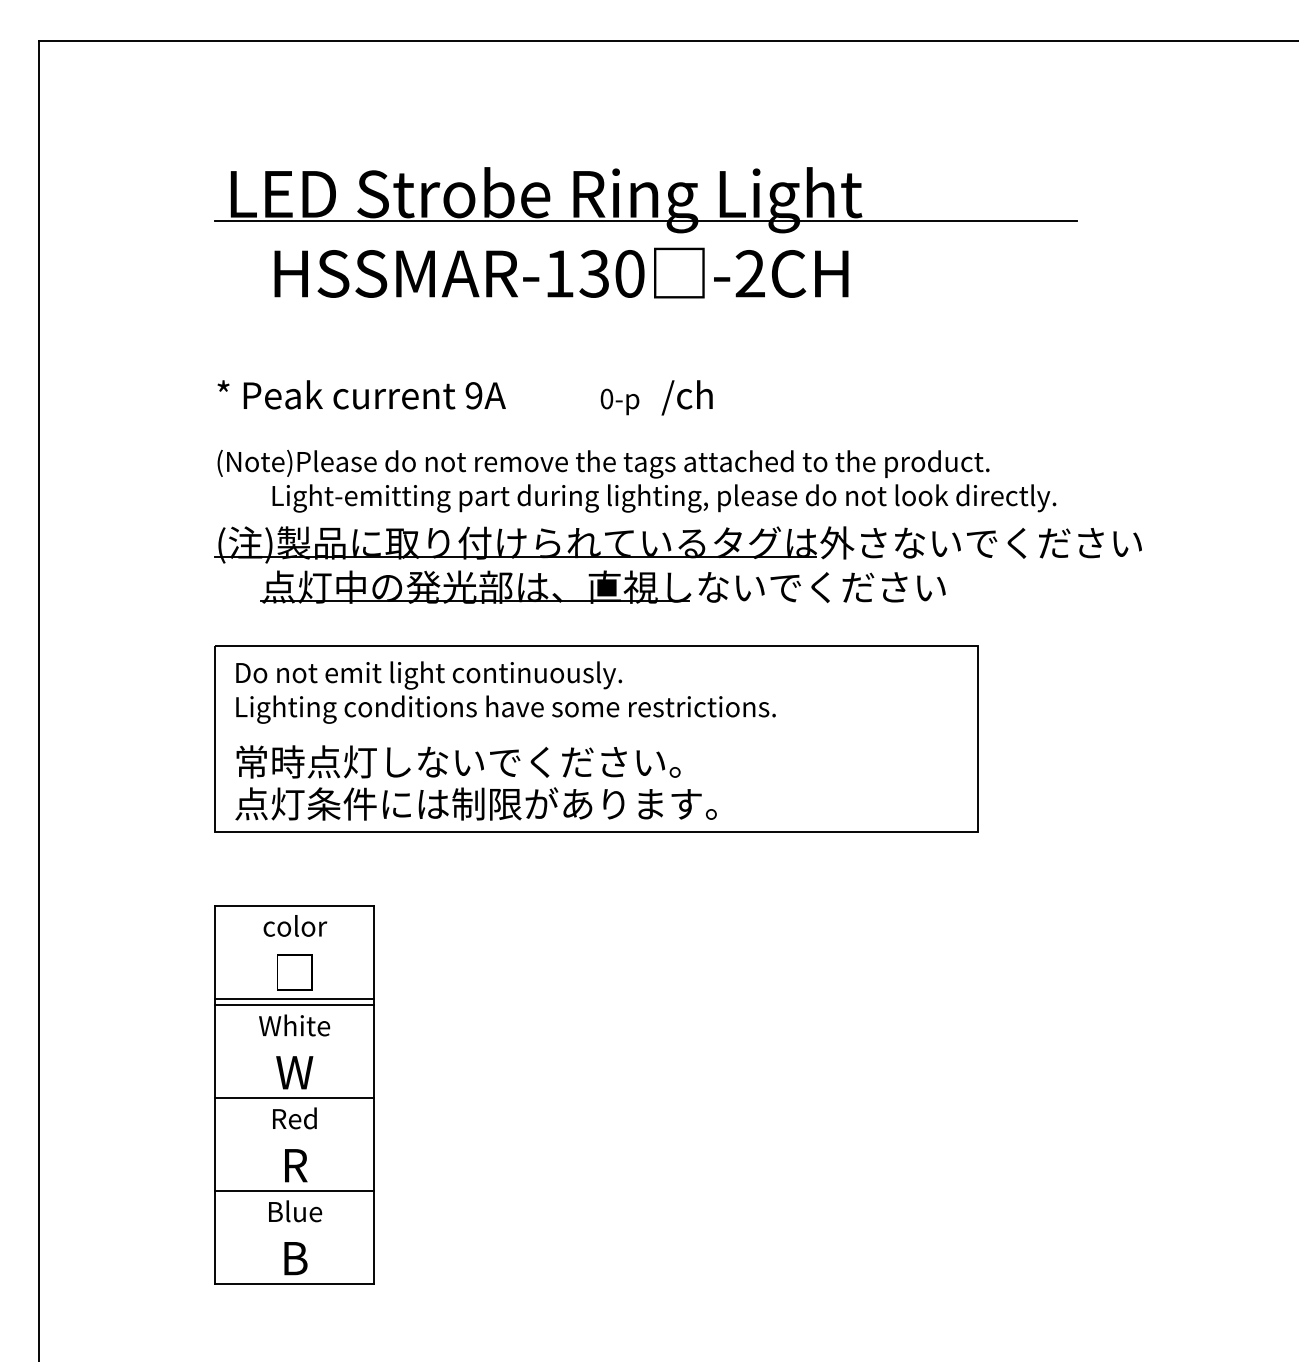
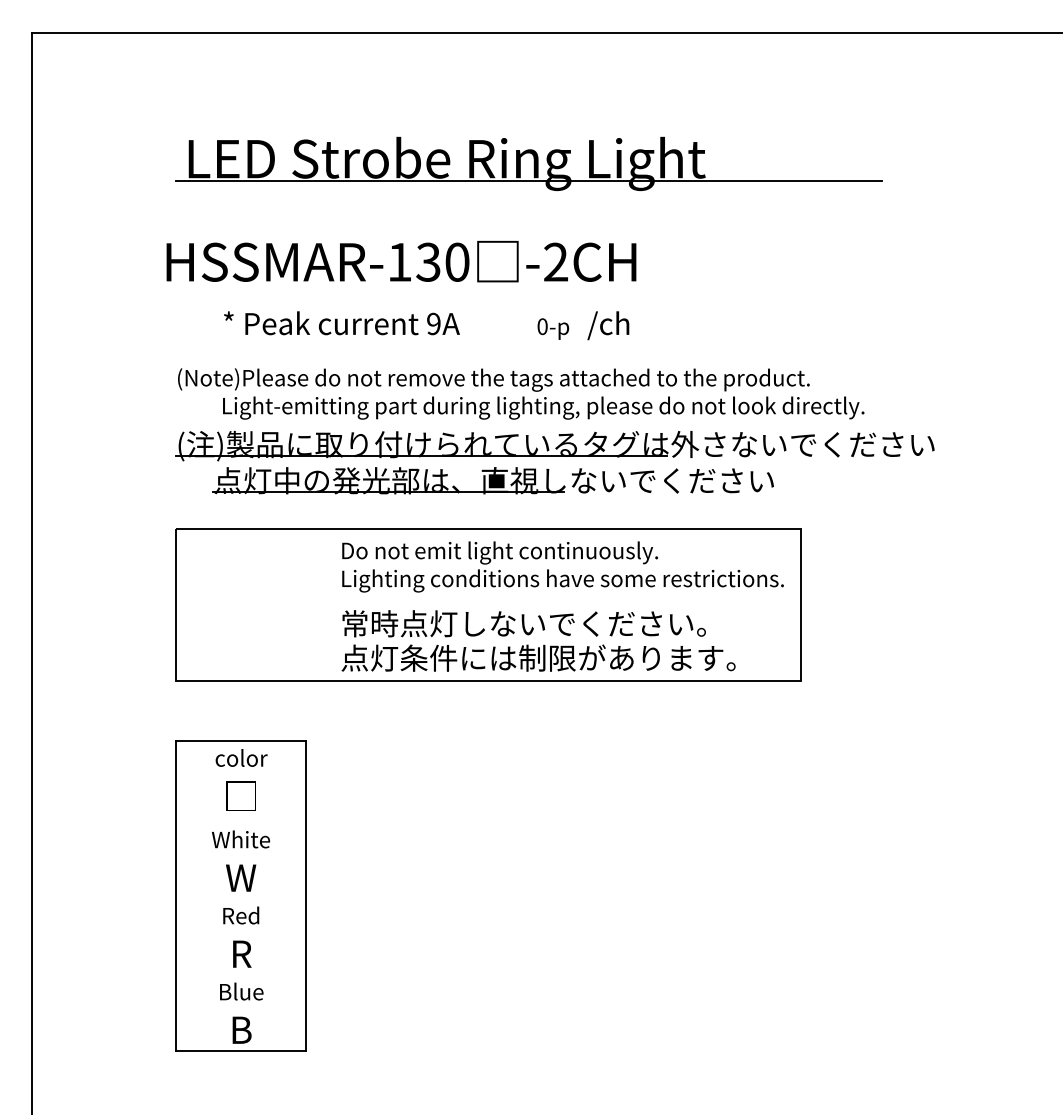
text: (561, 272) -> (401, 261), moved
text: (465, 397) -> (426, 325), moved
text: (505, 740) -> (562, 606), moved
line: (293, 998) -> (240, 817), removed
line: (293, 1004) -> (240, 822), removed
line: (293, 1097) -> (240, 898), removed
line: (293, 1190) -> (240, 974), removed

